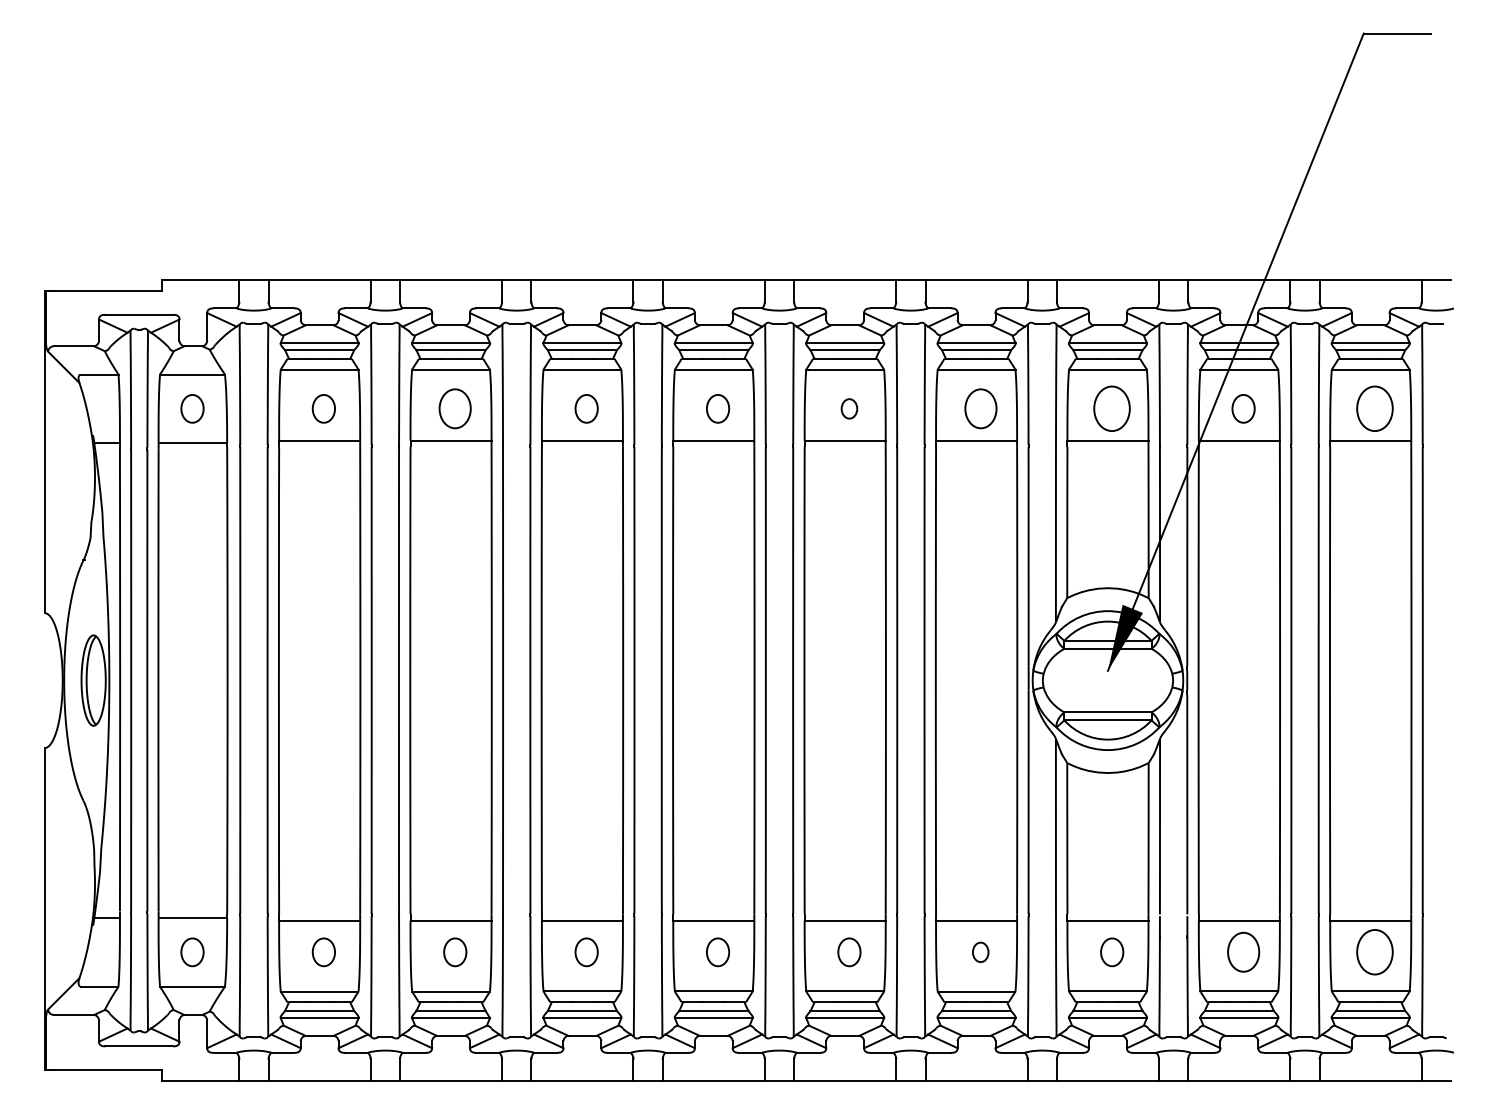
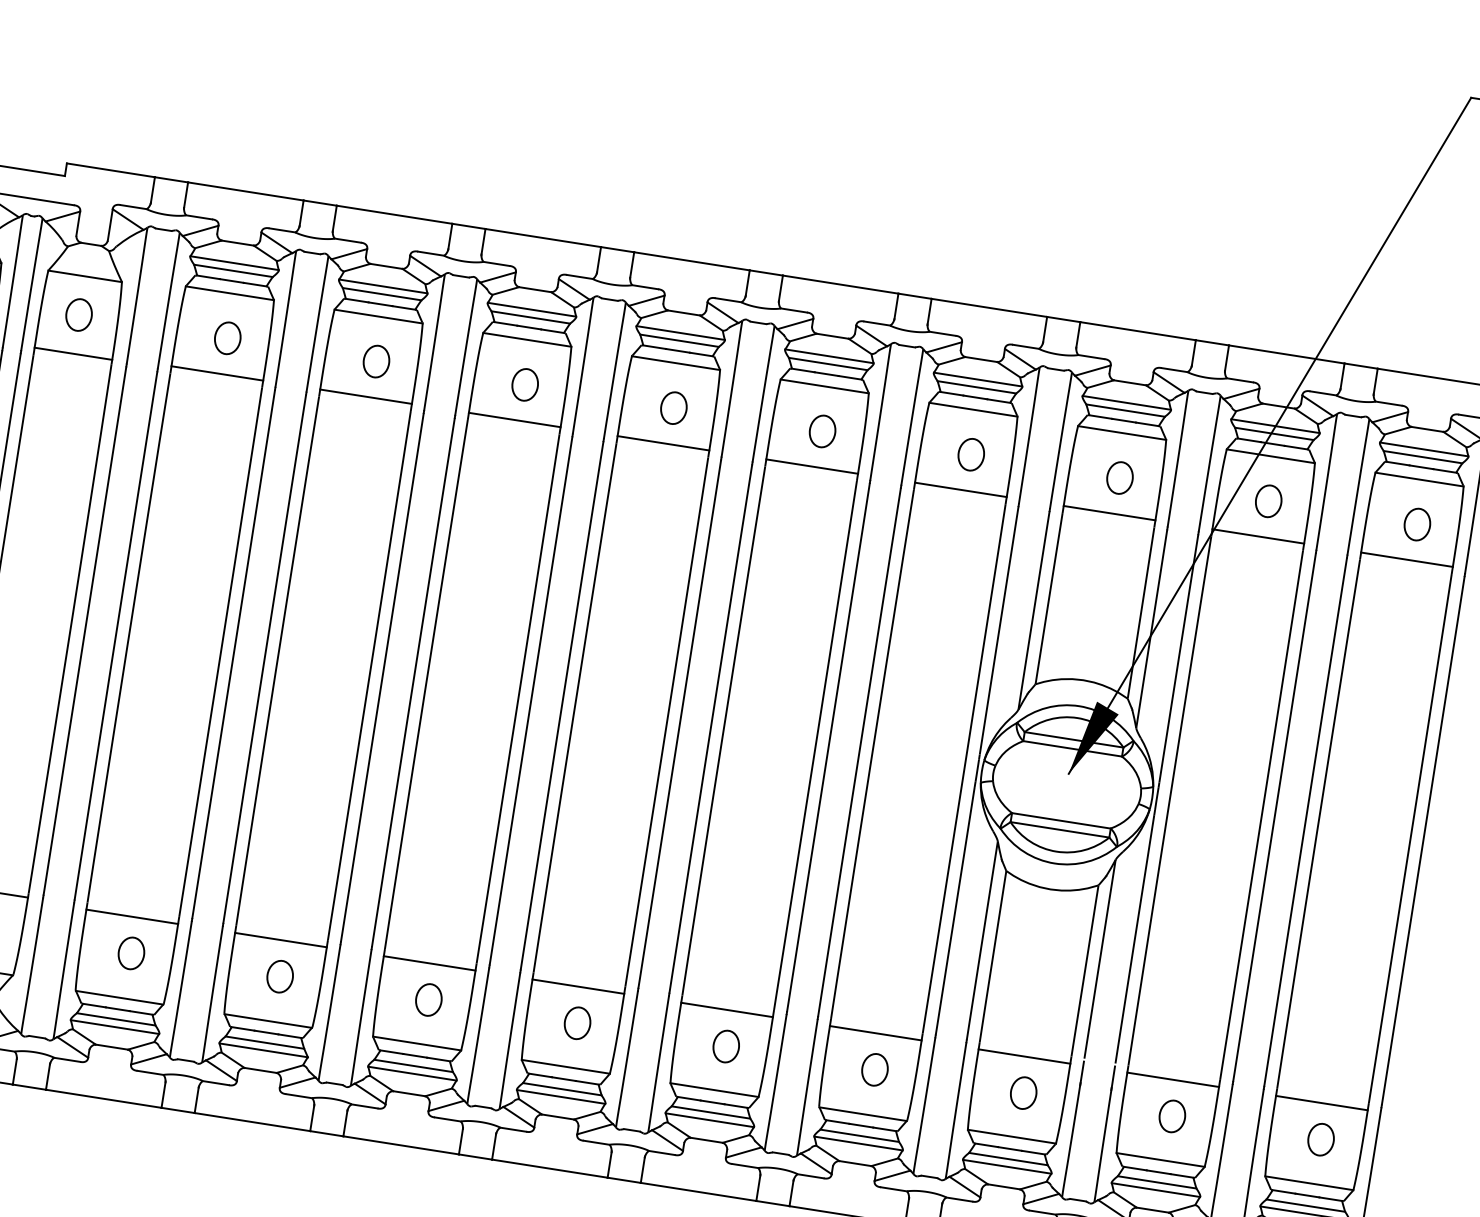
part: (455, 408) -> (376, 361), size x0.71
part: (849, 408) -> (822, 431), size x1.43
part: (980, 408) -> (971, 454), size x0.71
part: (1112, 408) -> (1120, 477), size x0.62
part: (1374, 408) -> (1416, 524), size x0.62
part: (980, 952) -> (874, 1069), size x1.43
part: (1243, 952) -> (1172, 1116), size x0.71
part: (1374, 952) -> (1320, 1139), size x0.62

